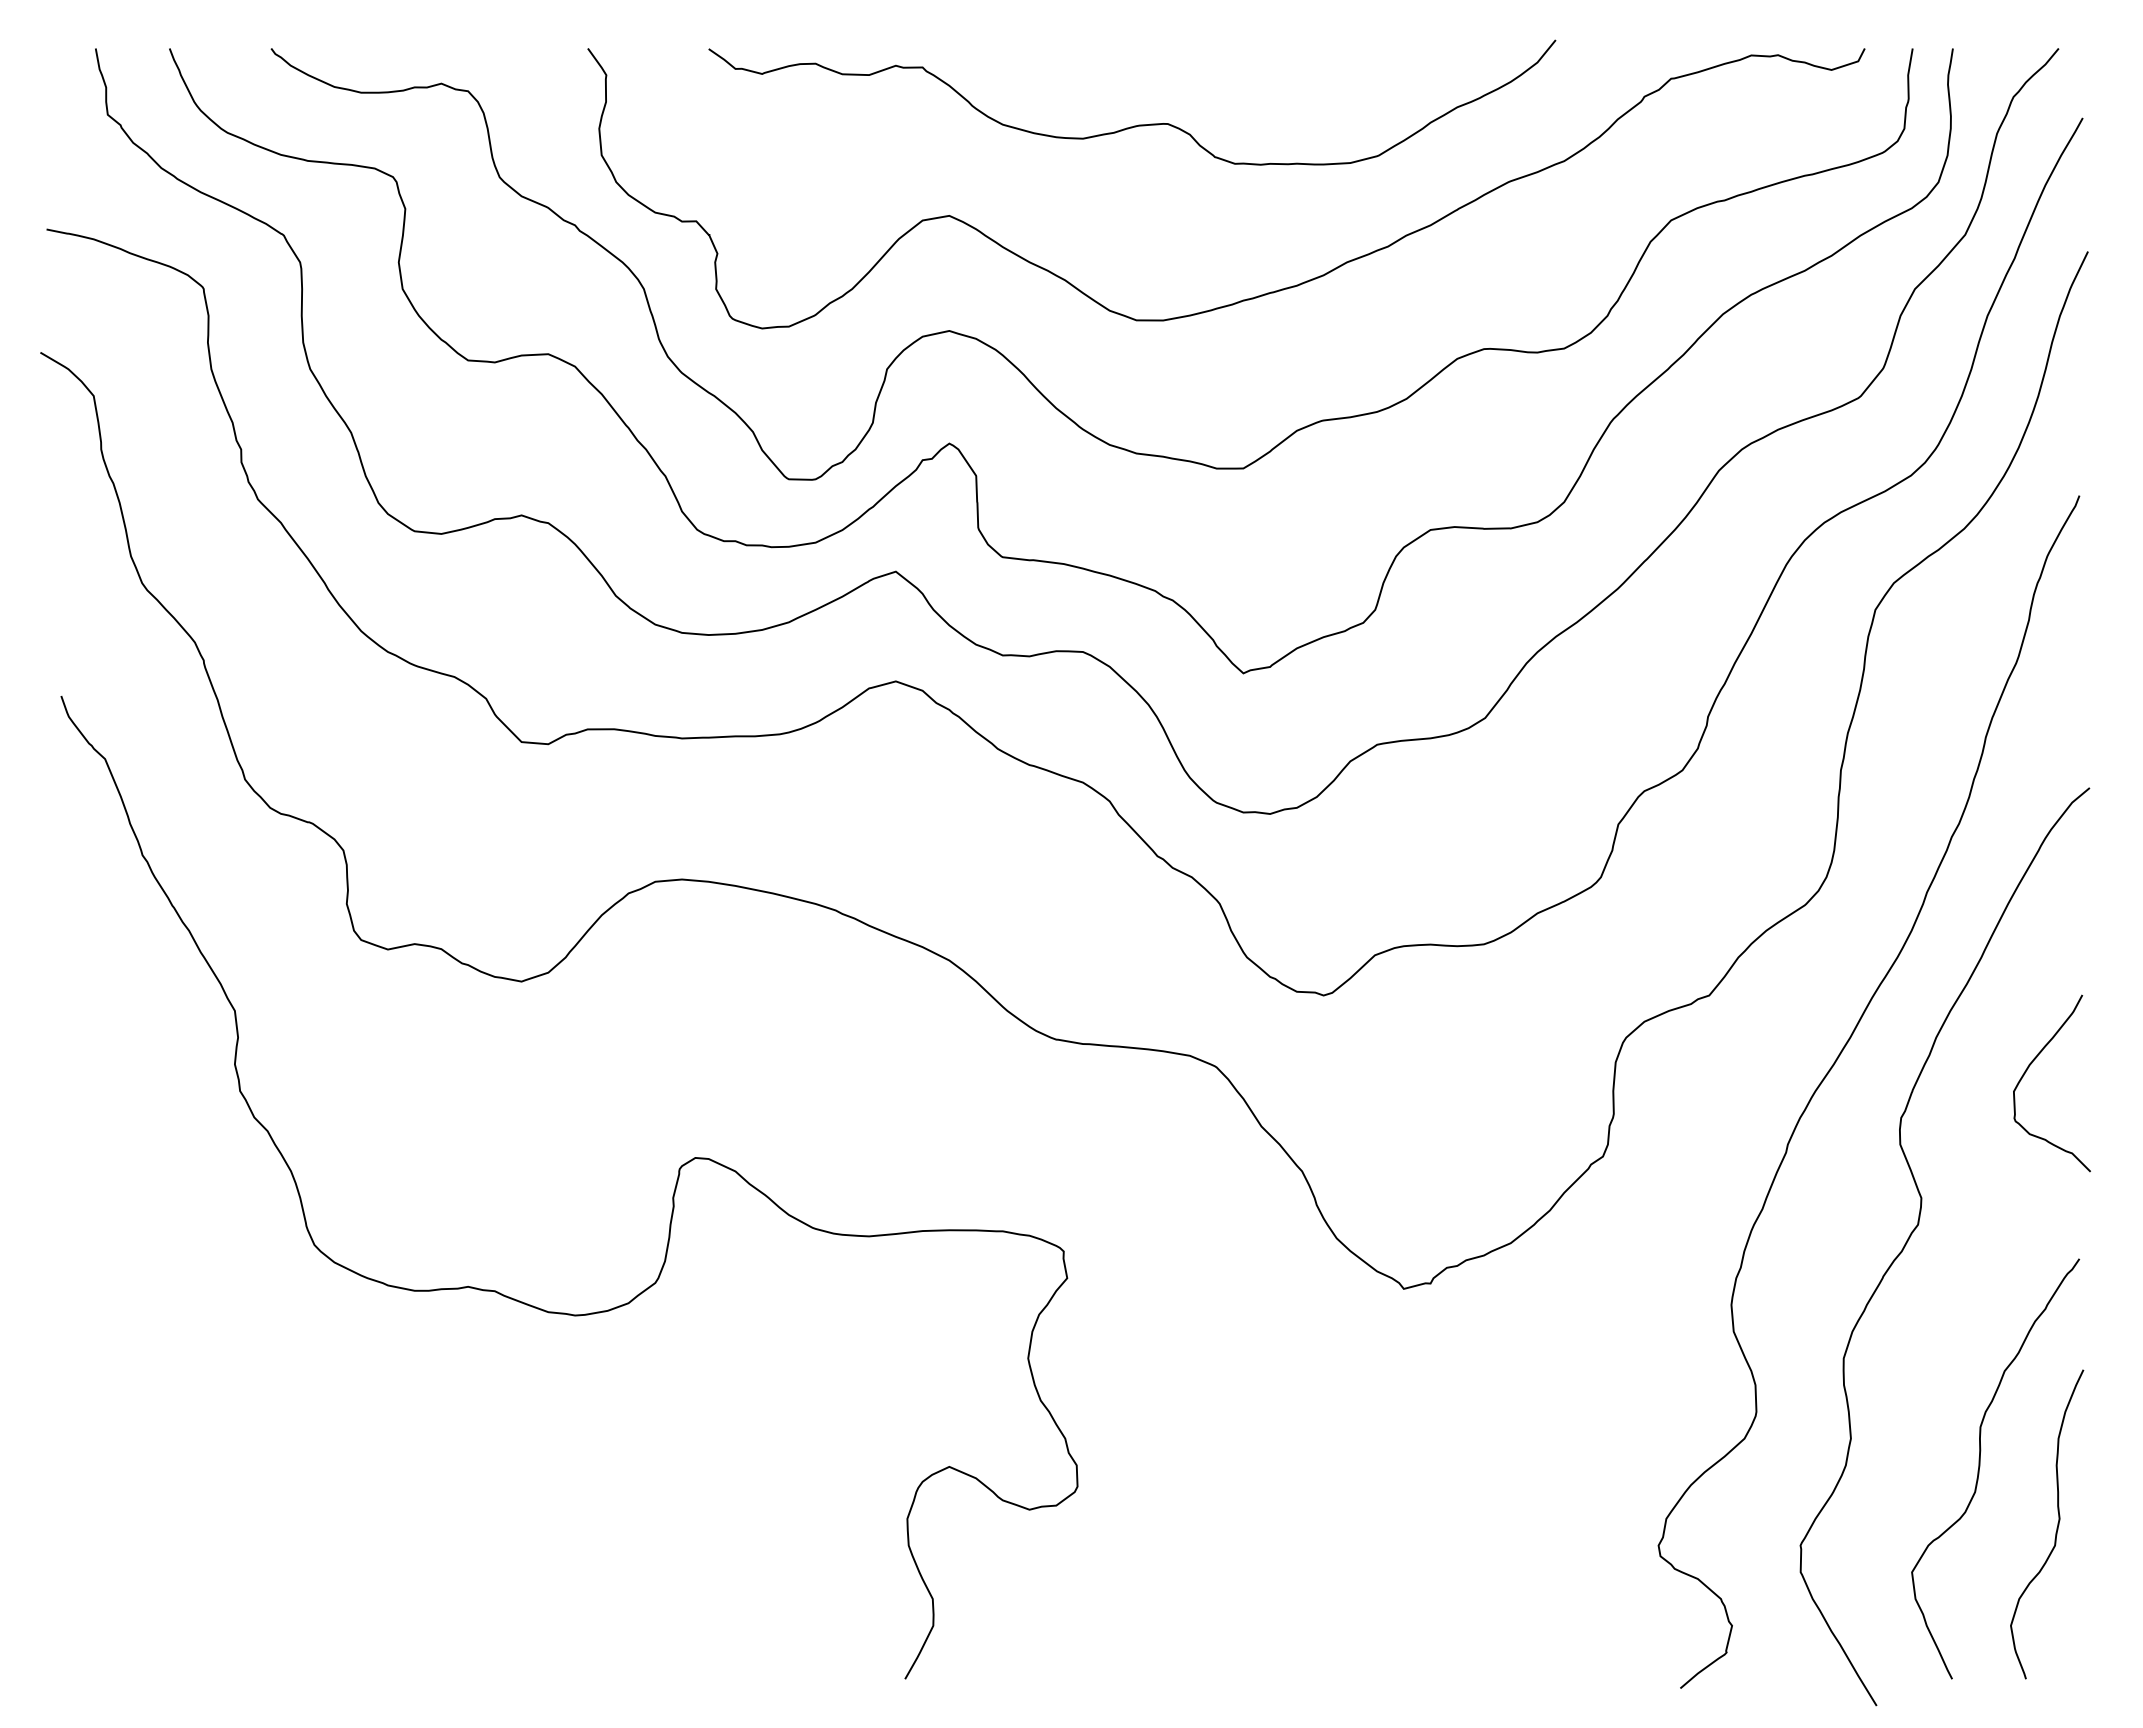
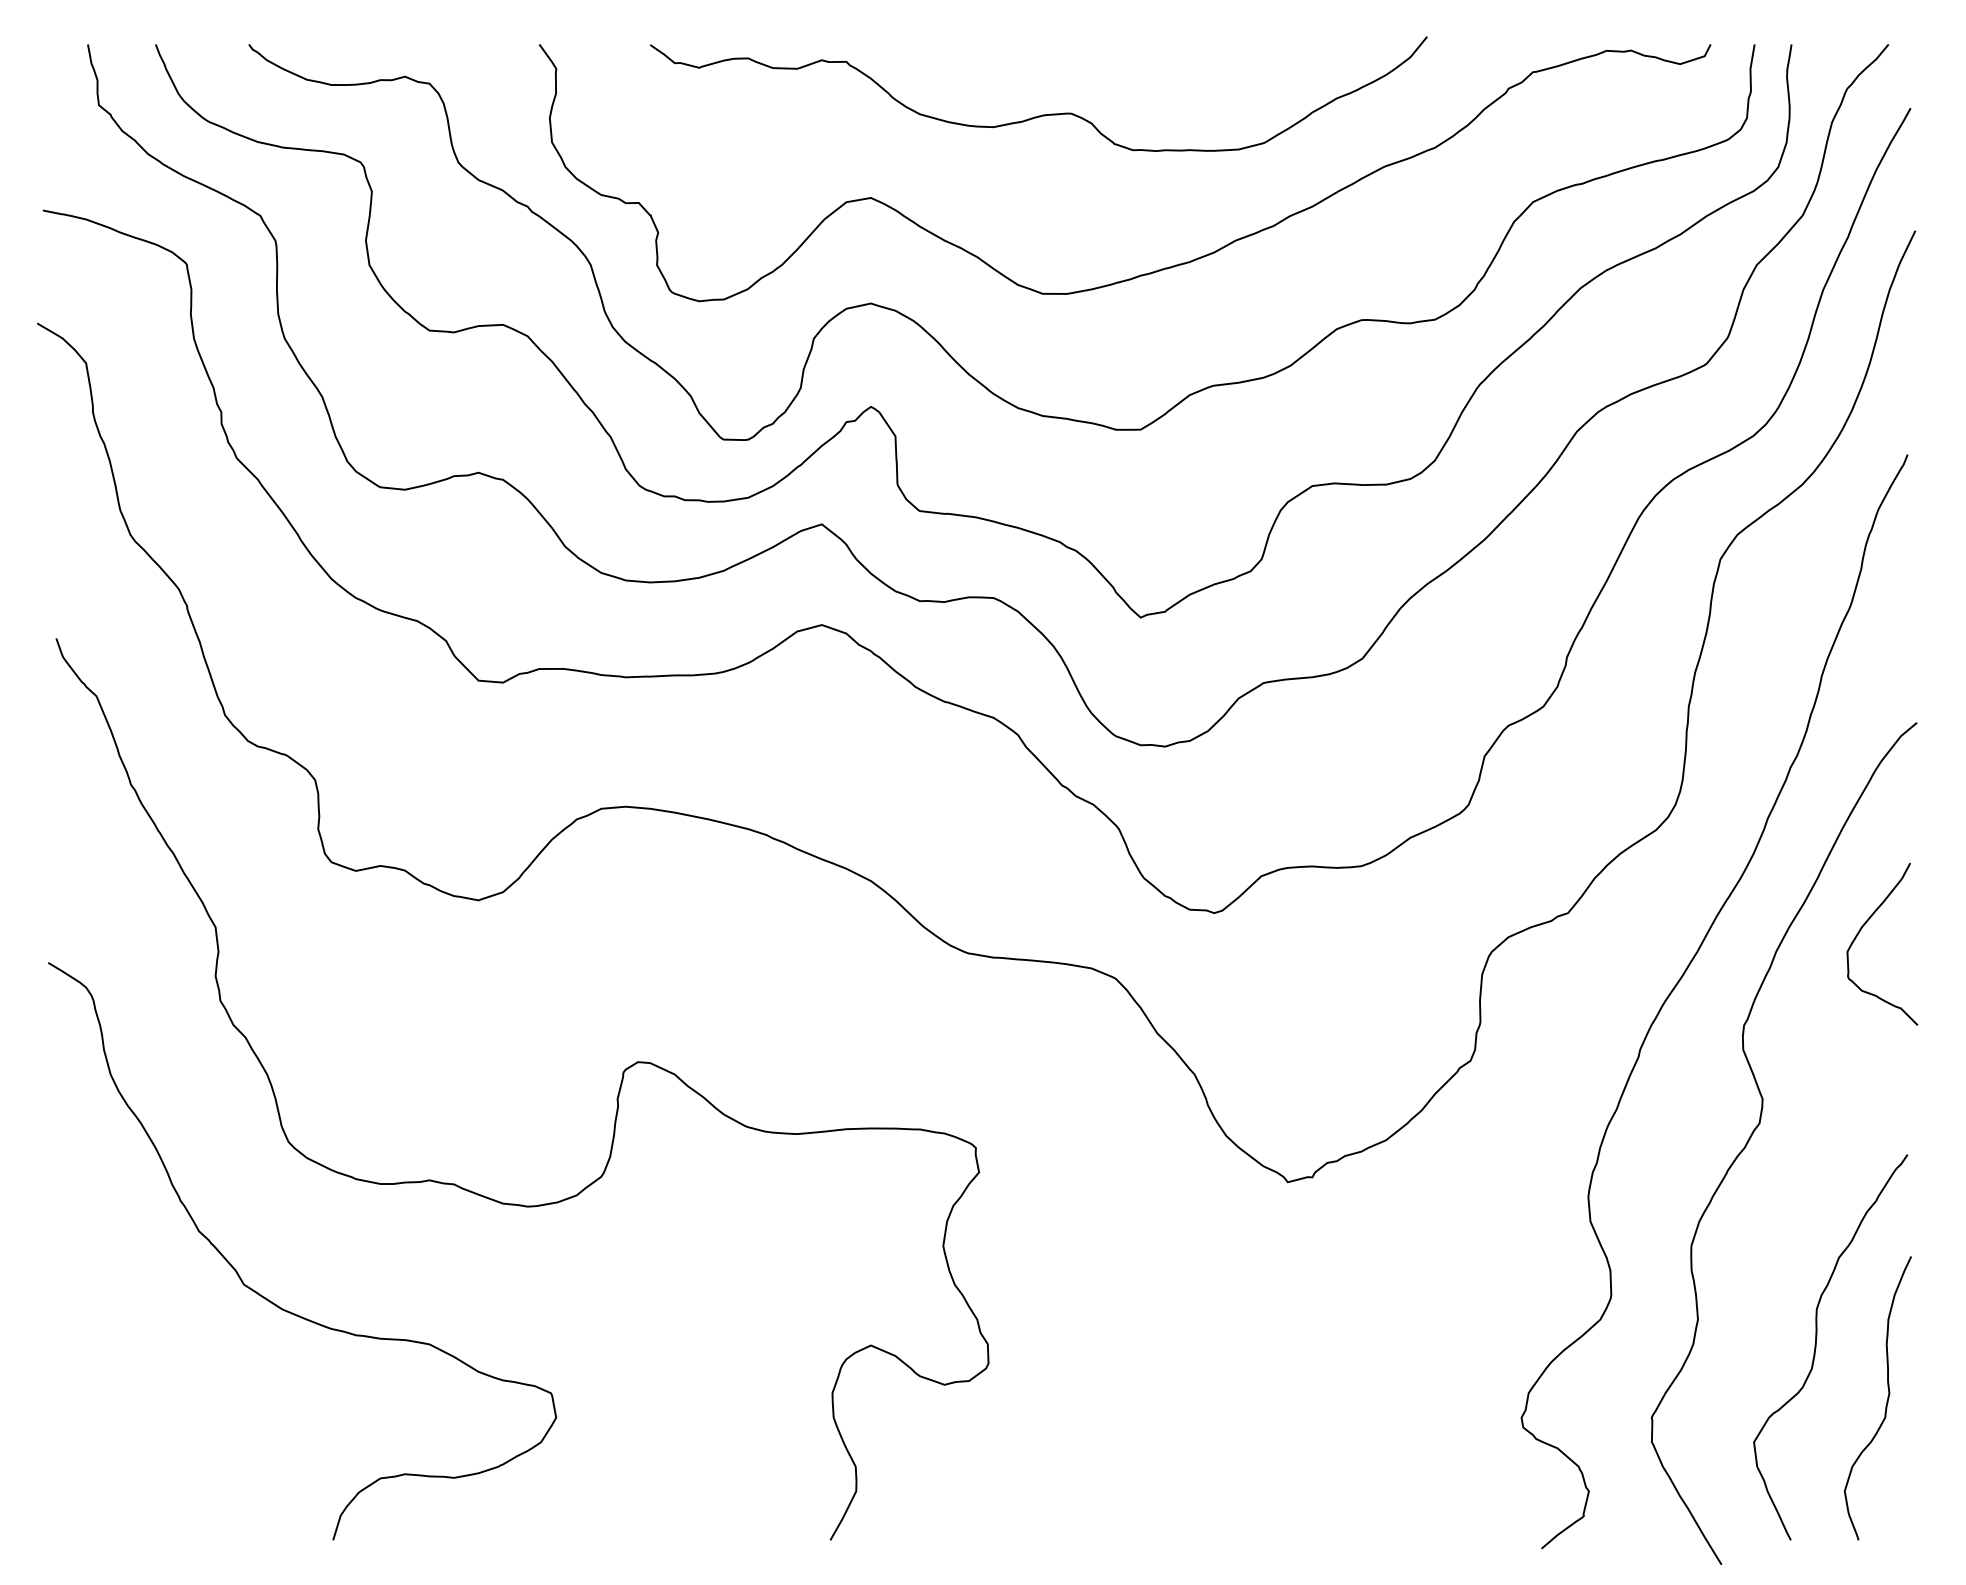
curve: (2029, 1067) -> (1861, 929), moved
curve: (294, 1417) -> (270, 1300), added

